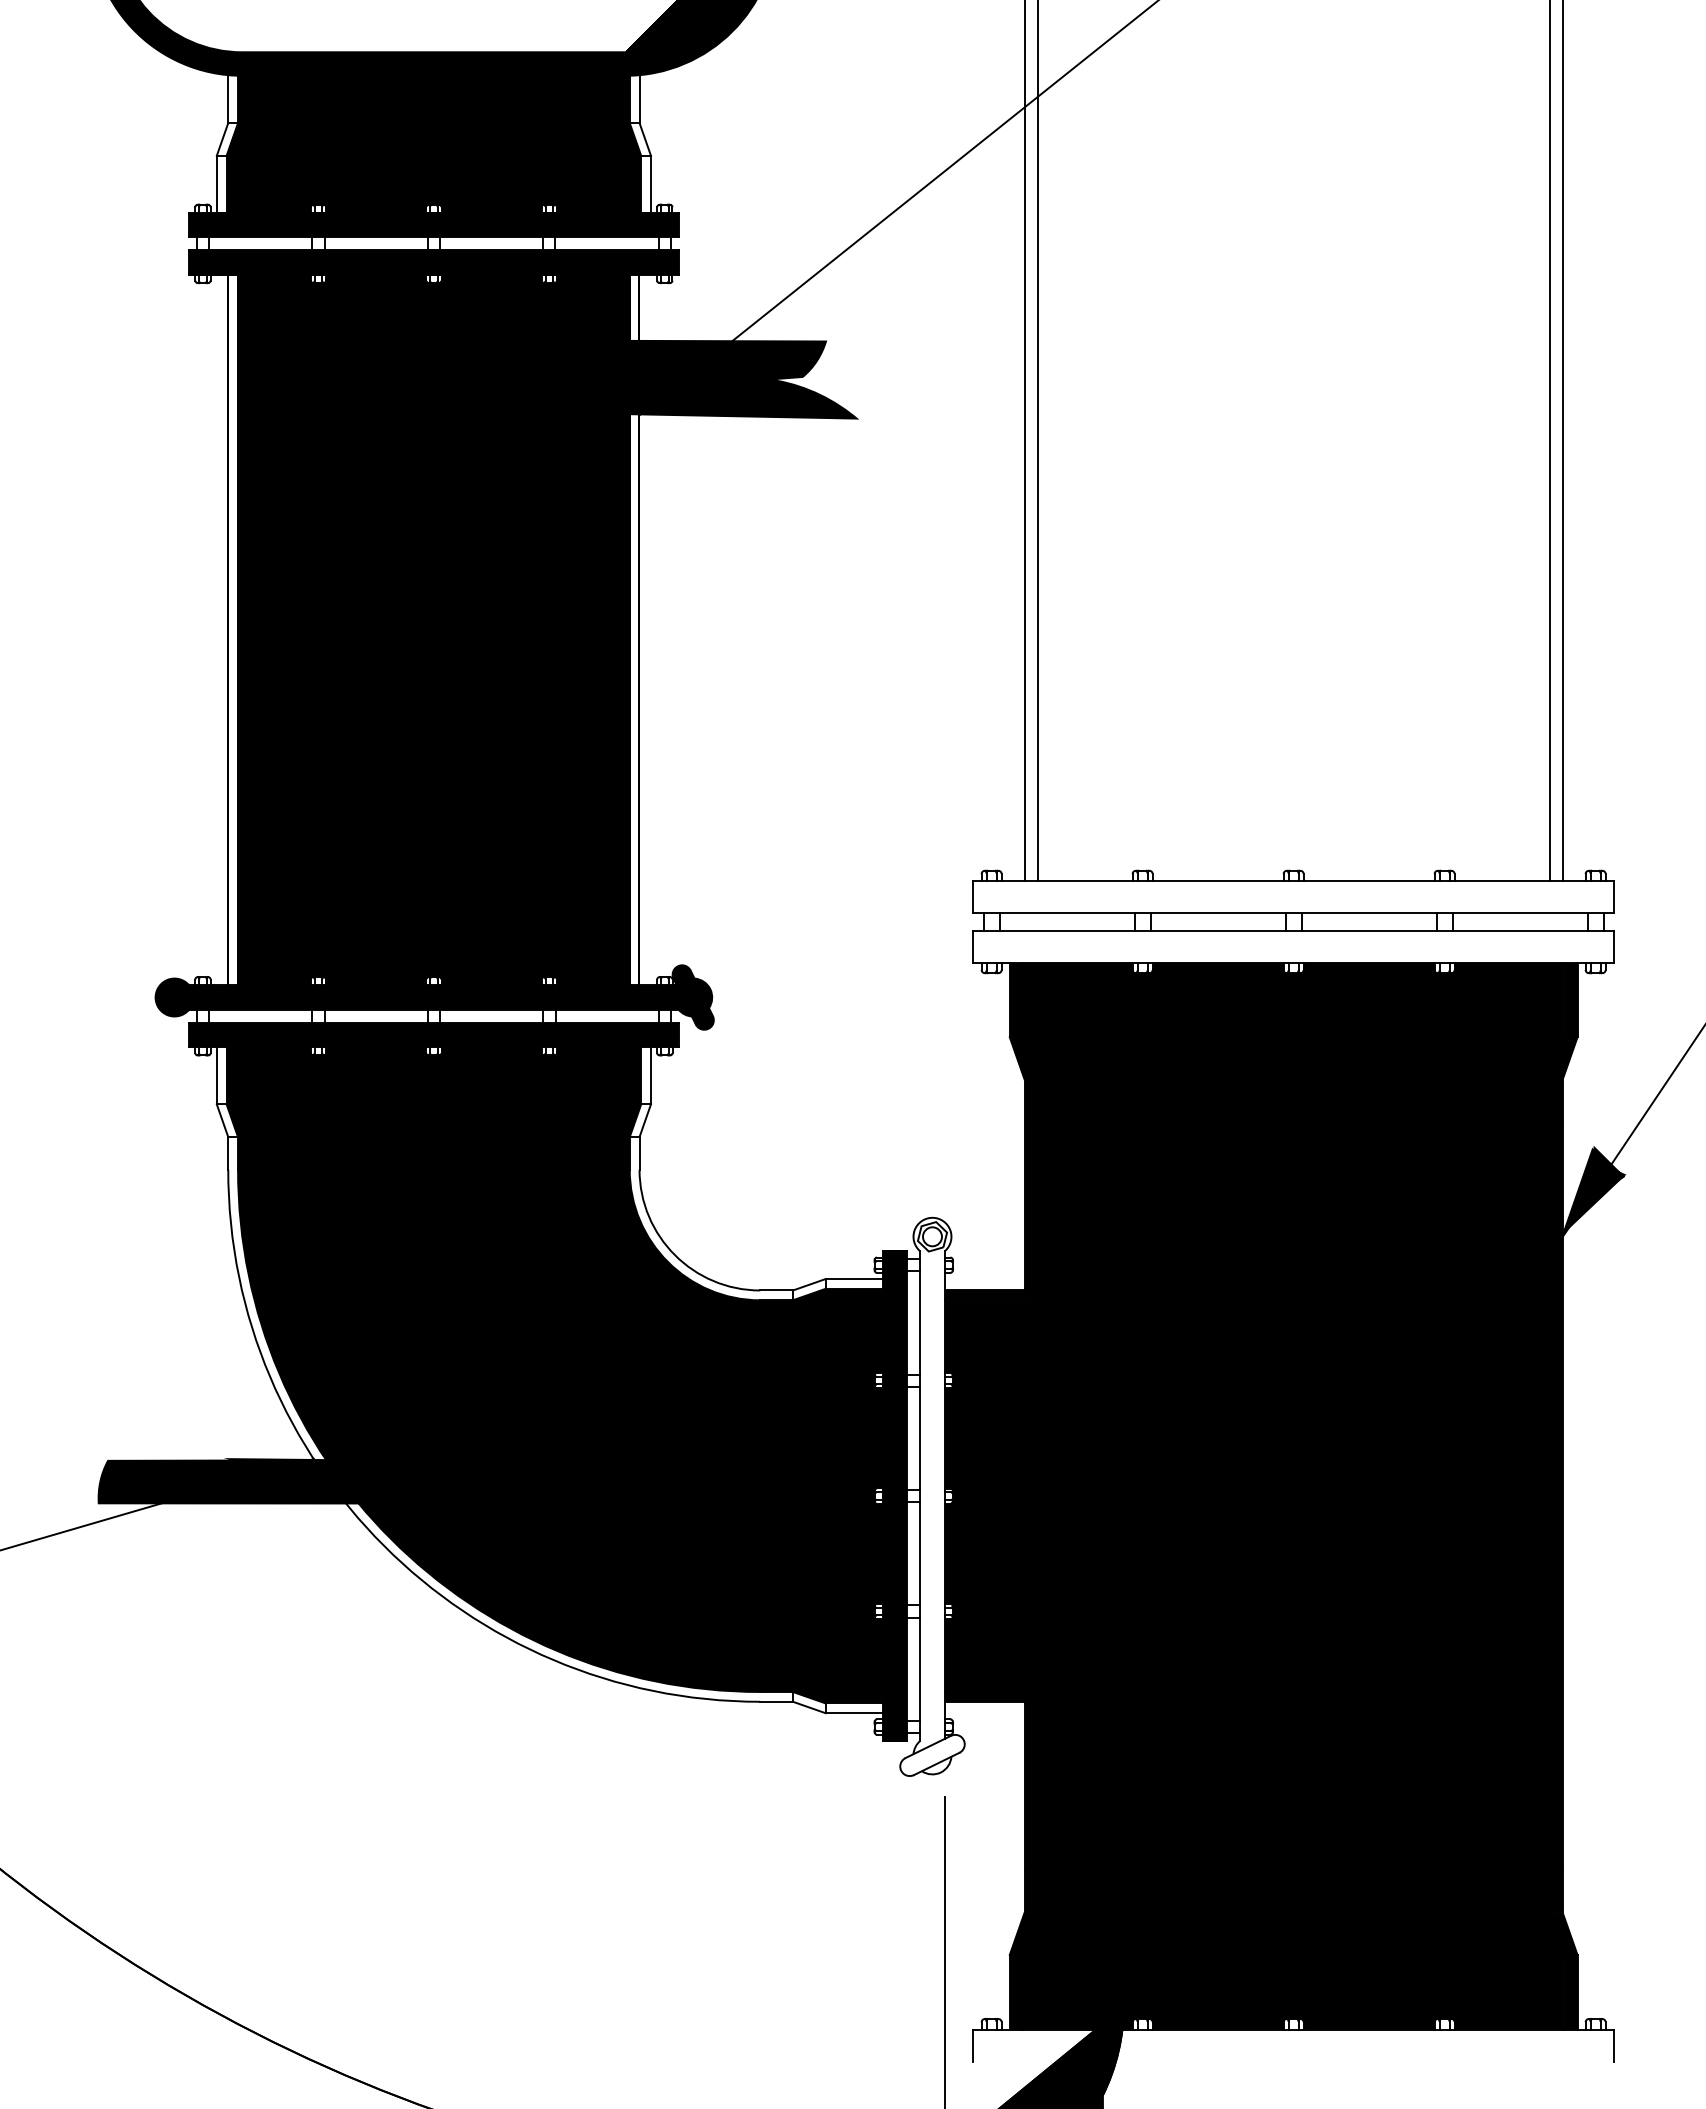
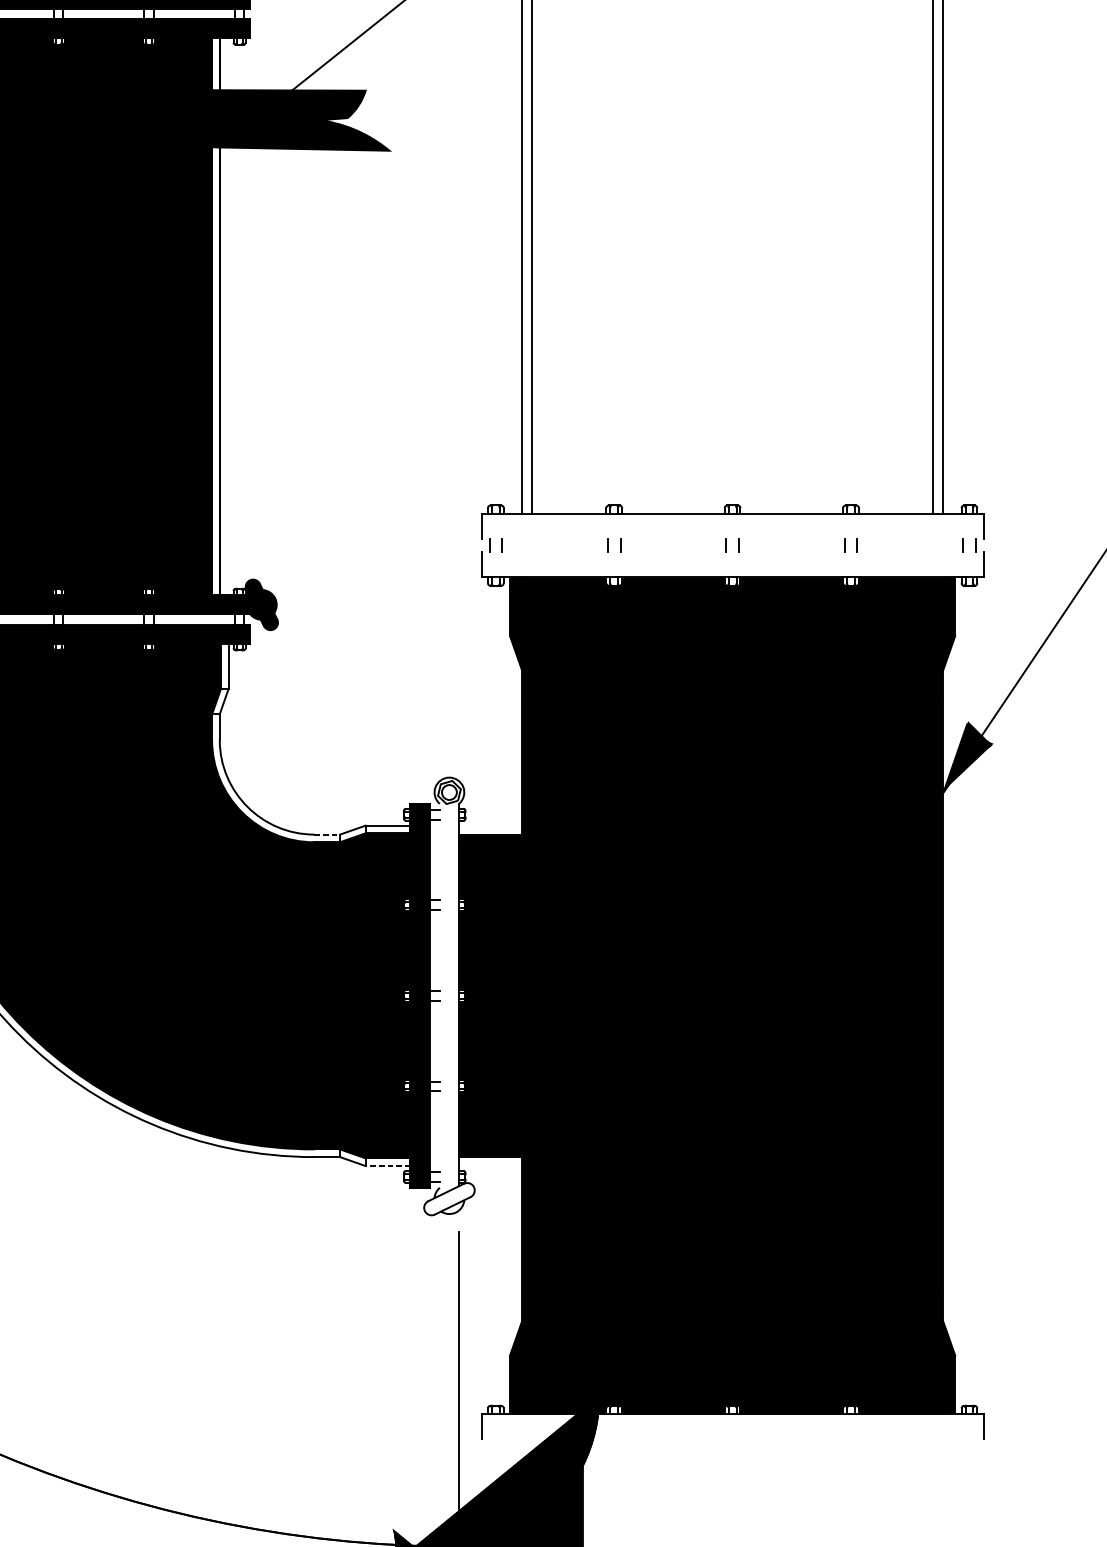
line: (1293, 913) -> (732, 539), removed
line: (1293, 930) -> (732, 552), removed
line: (777, 1290) -> (327, 834), solid -> dashed
line: (920, 1495) -> (440, 995), removed
line: (854, 1713) -> (388, 1166), solid -> dashed

